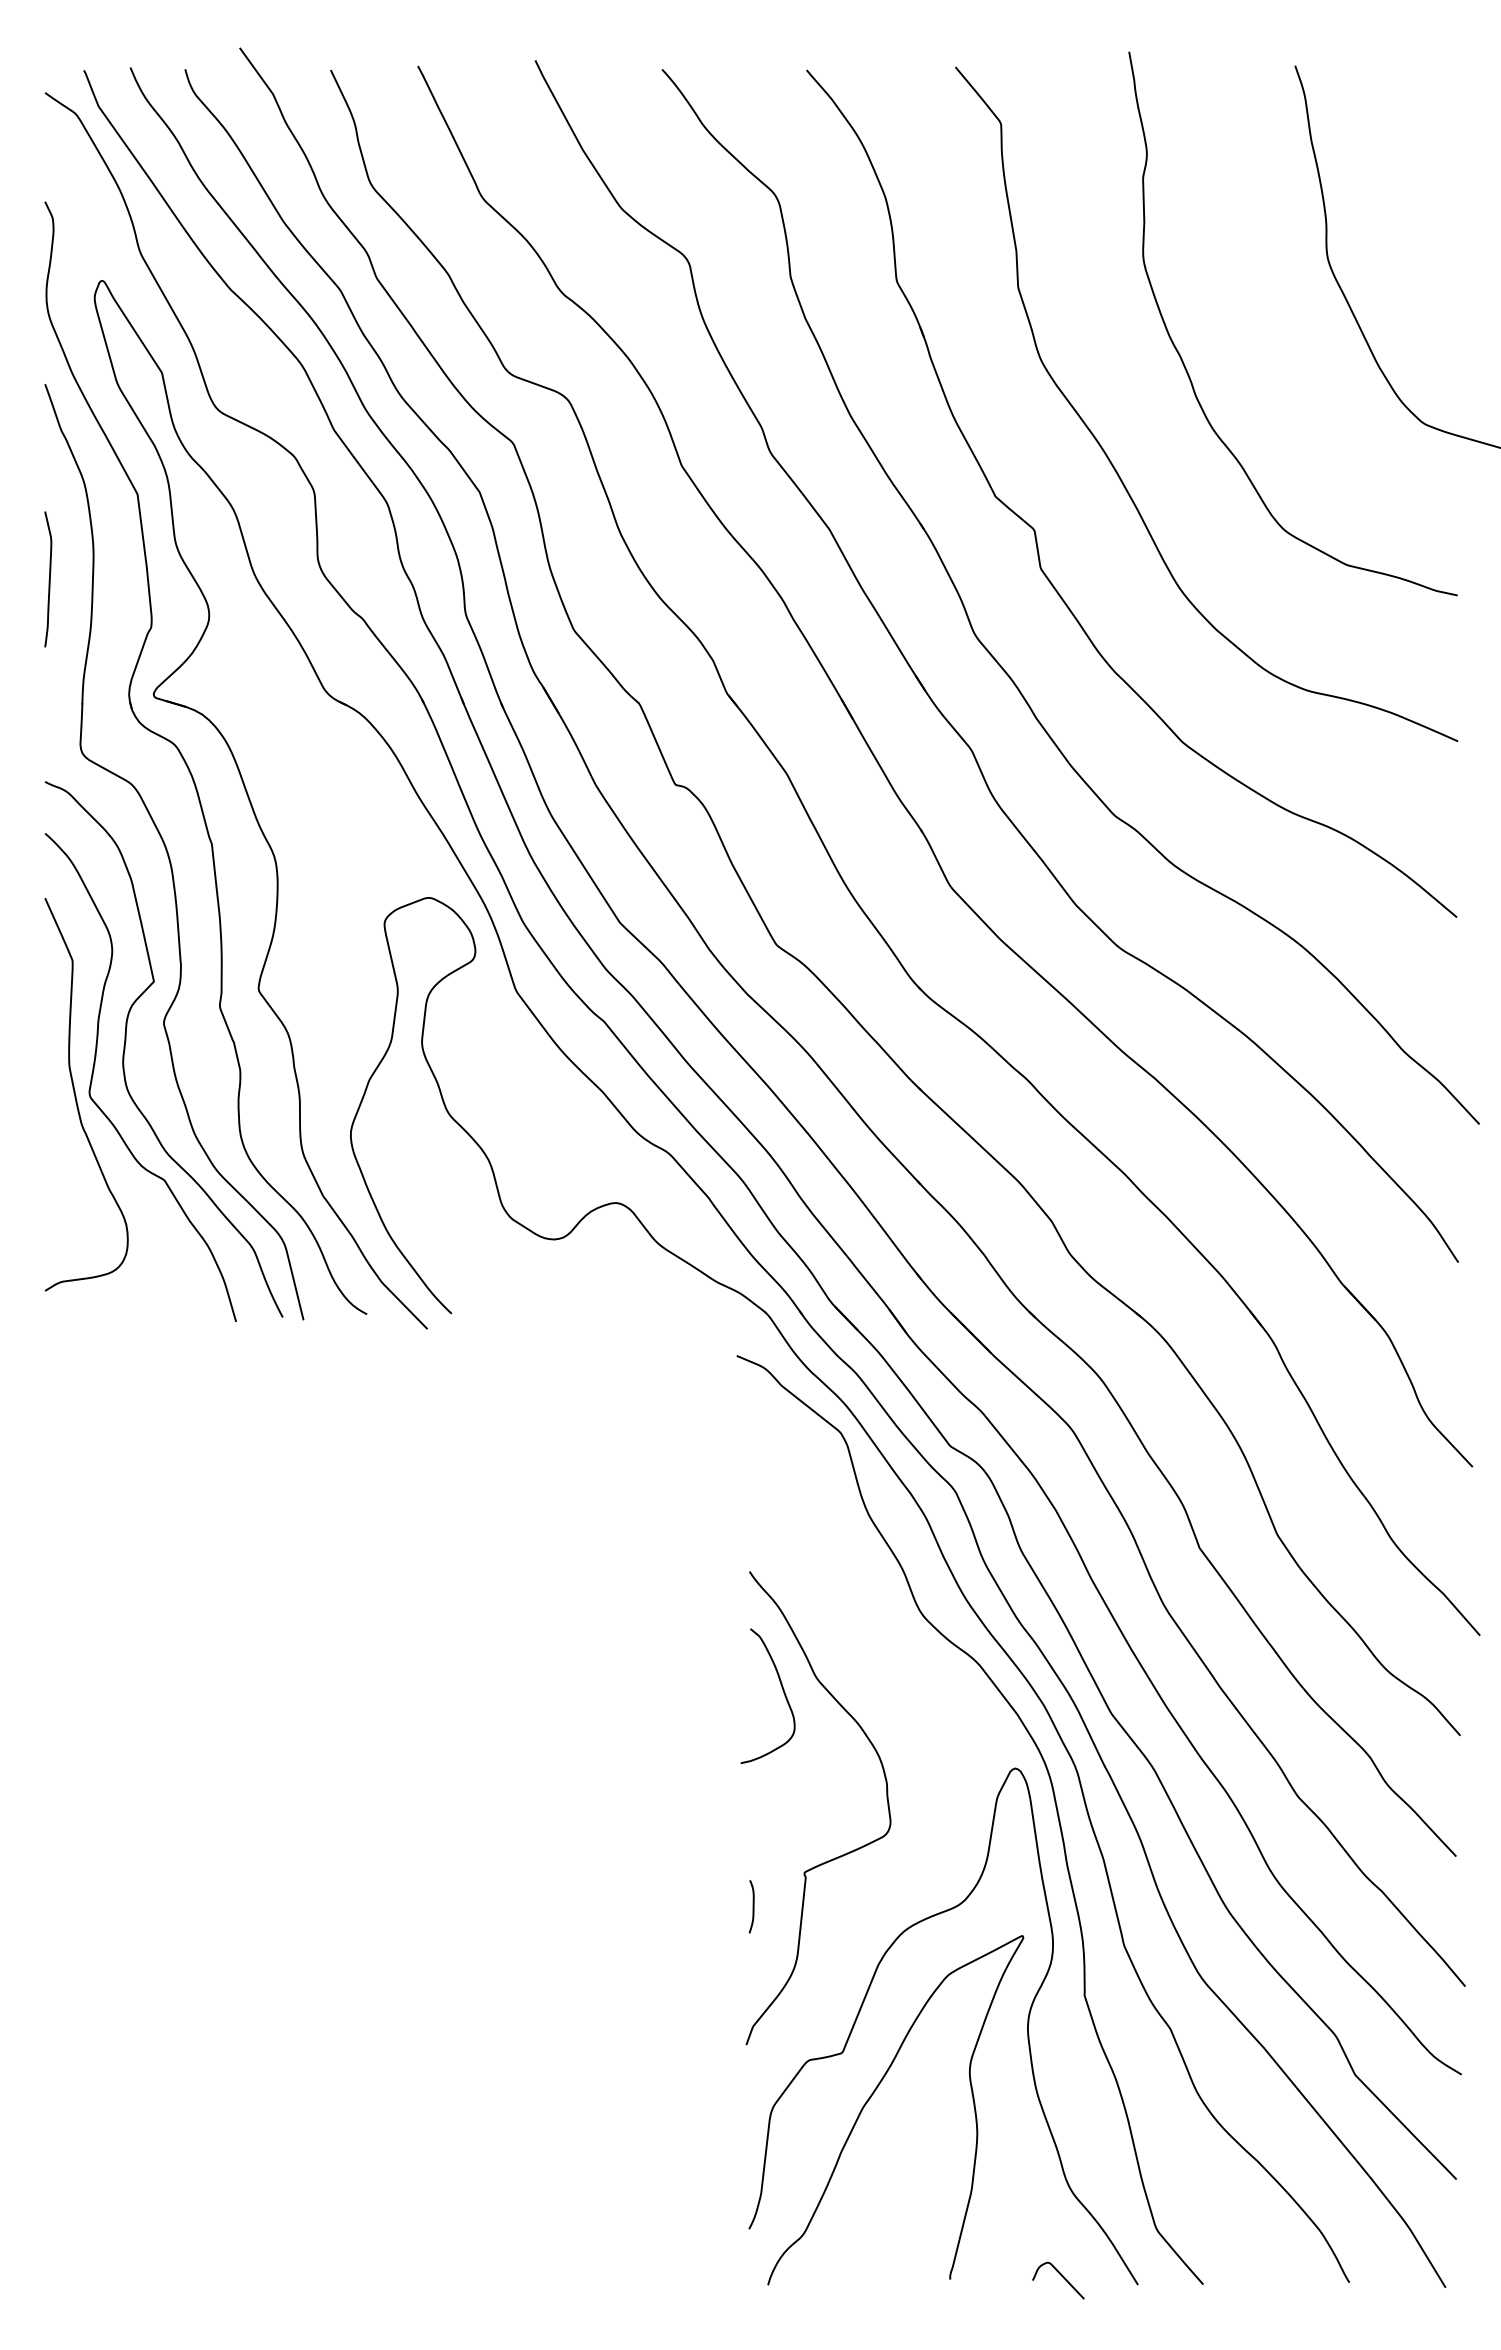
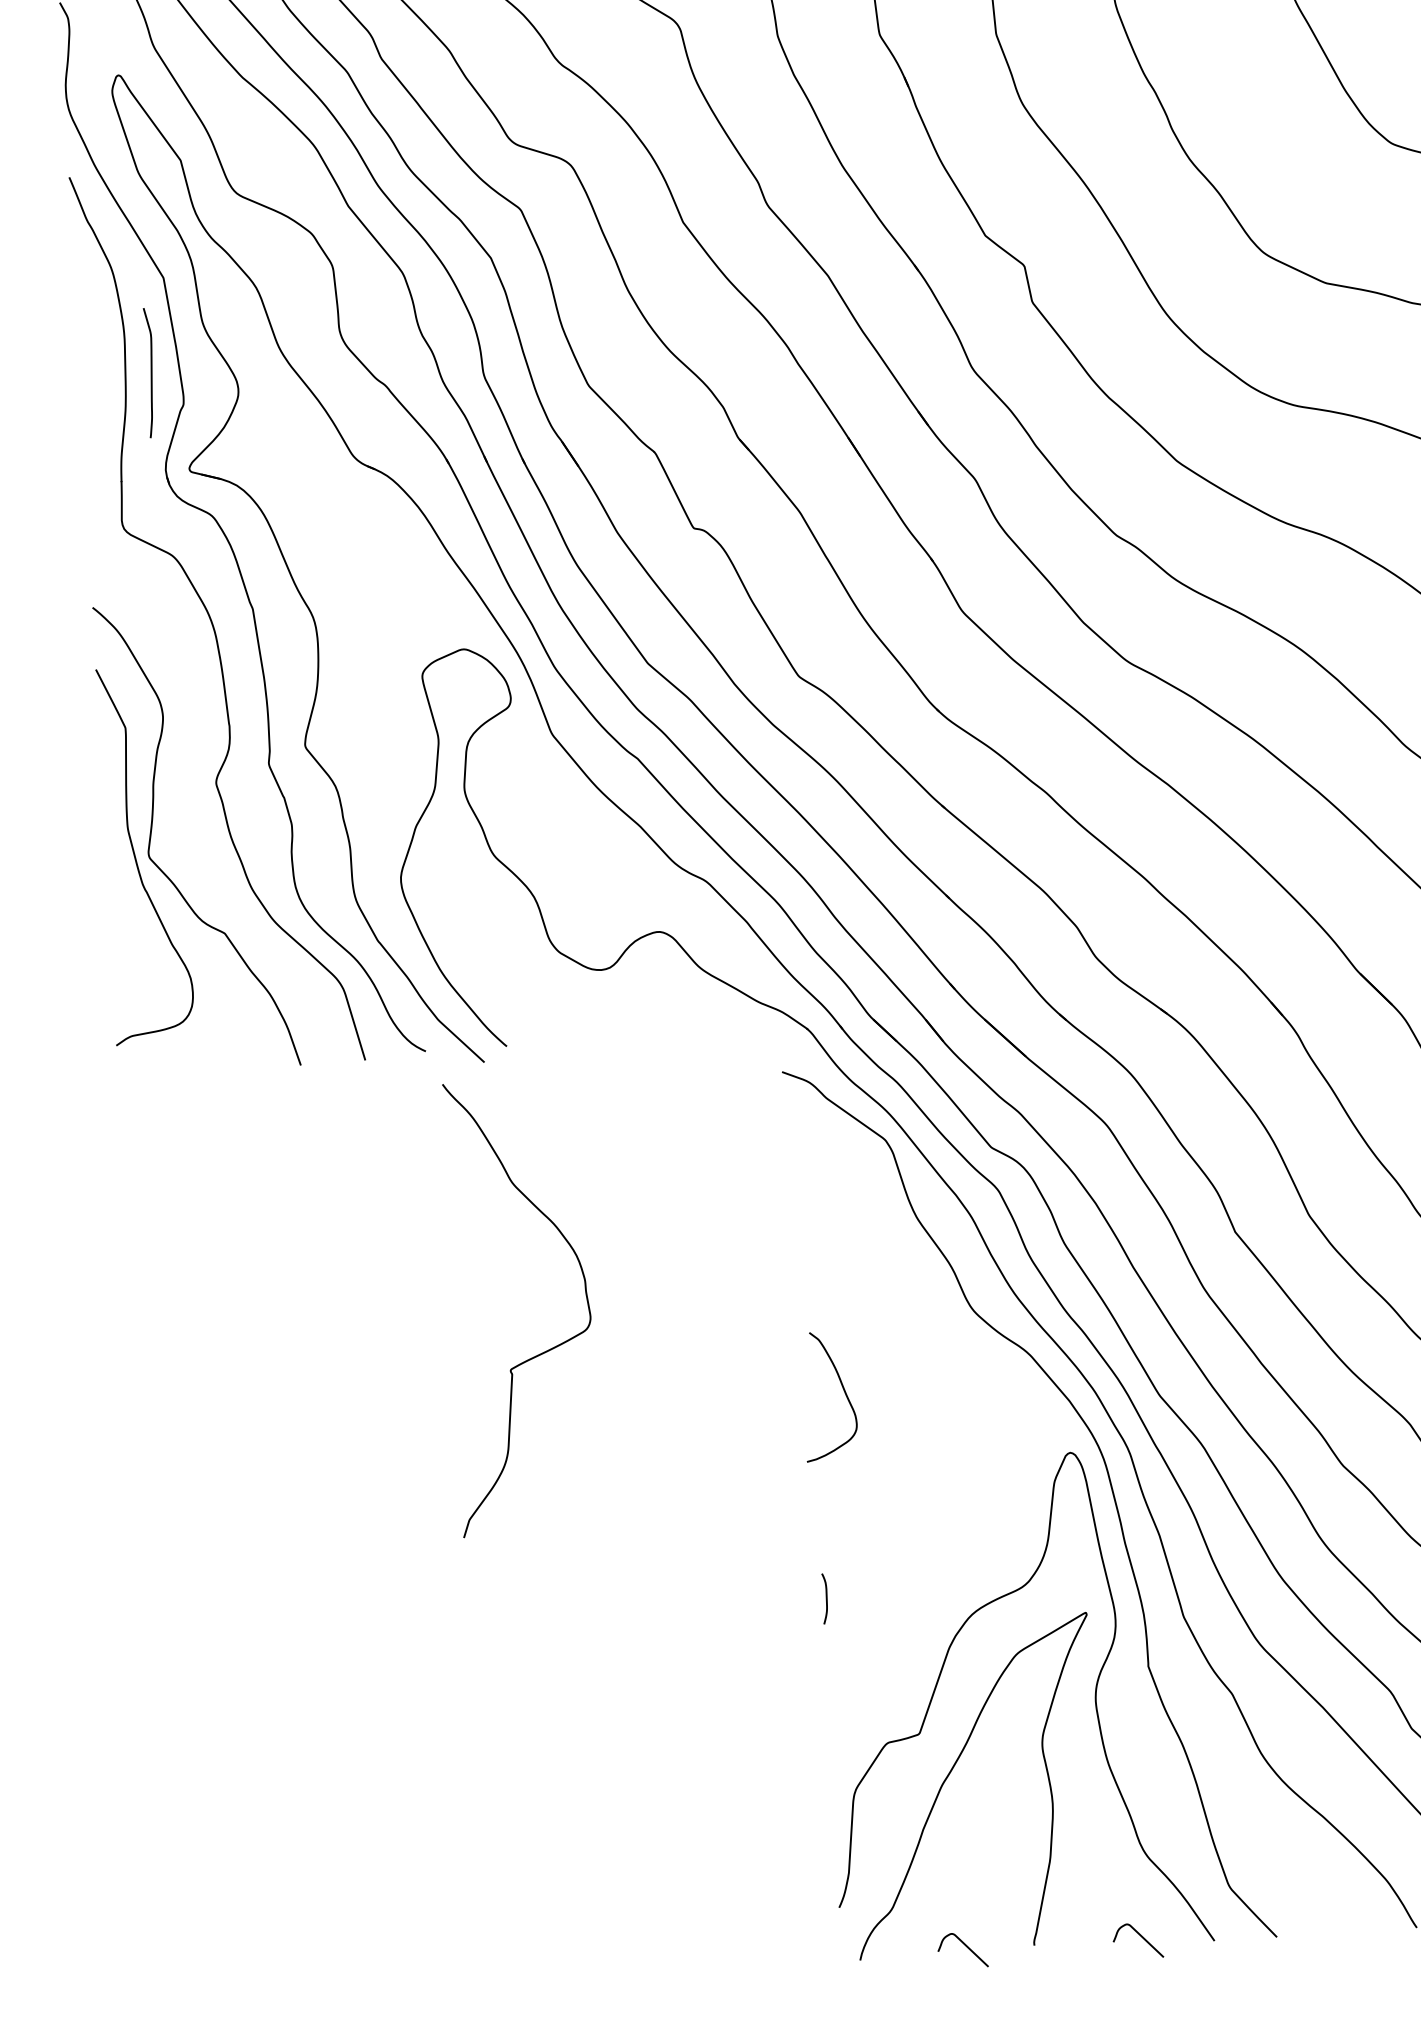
curve: (48, 579) -> (150, 373), moved
curve: (126, 1041) -> (181, 802), removed
curve: (837, 1856) -> (541, 1352), moved
curve: (878, 2276) -> (965, 1946), added

